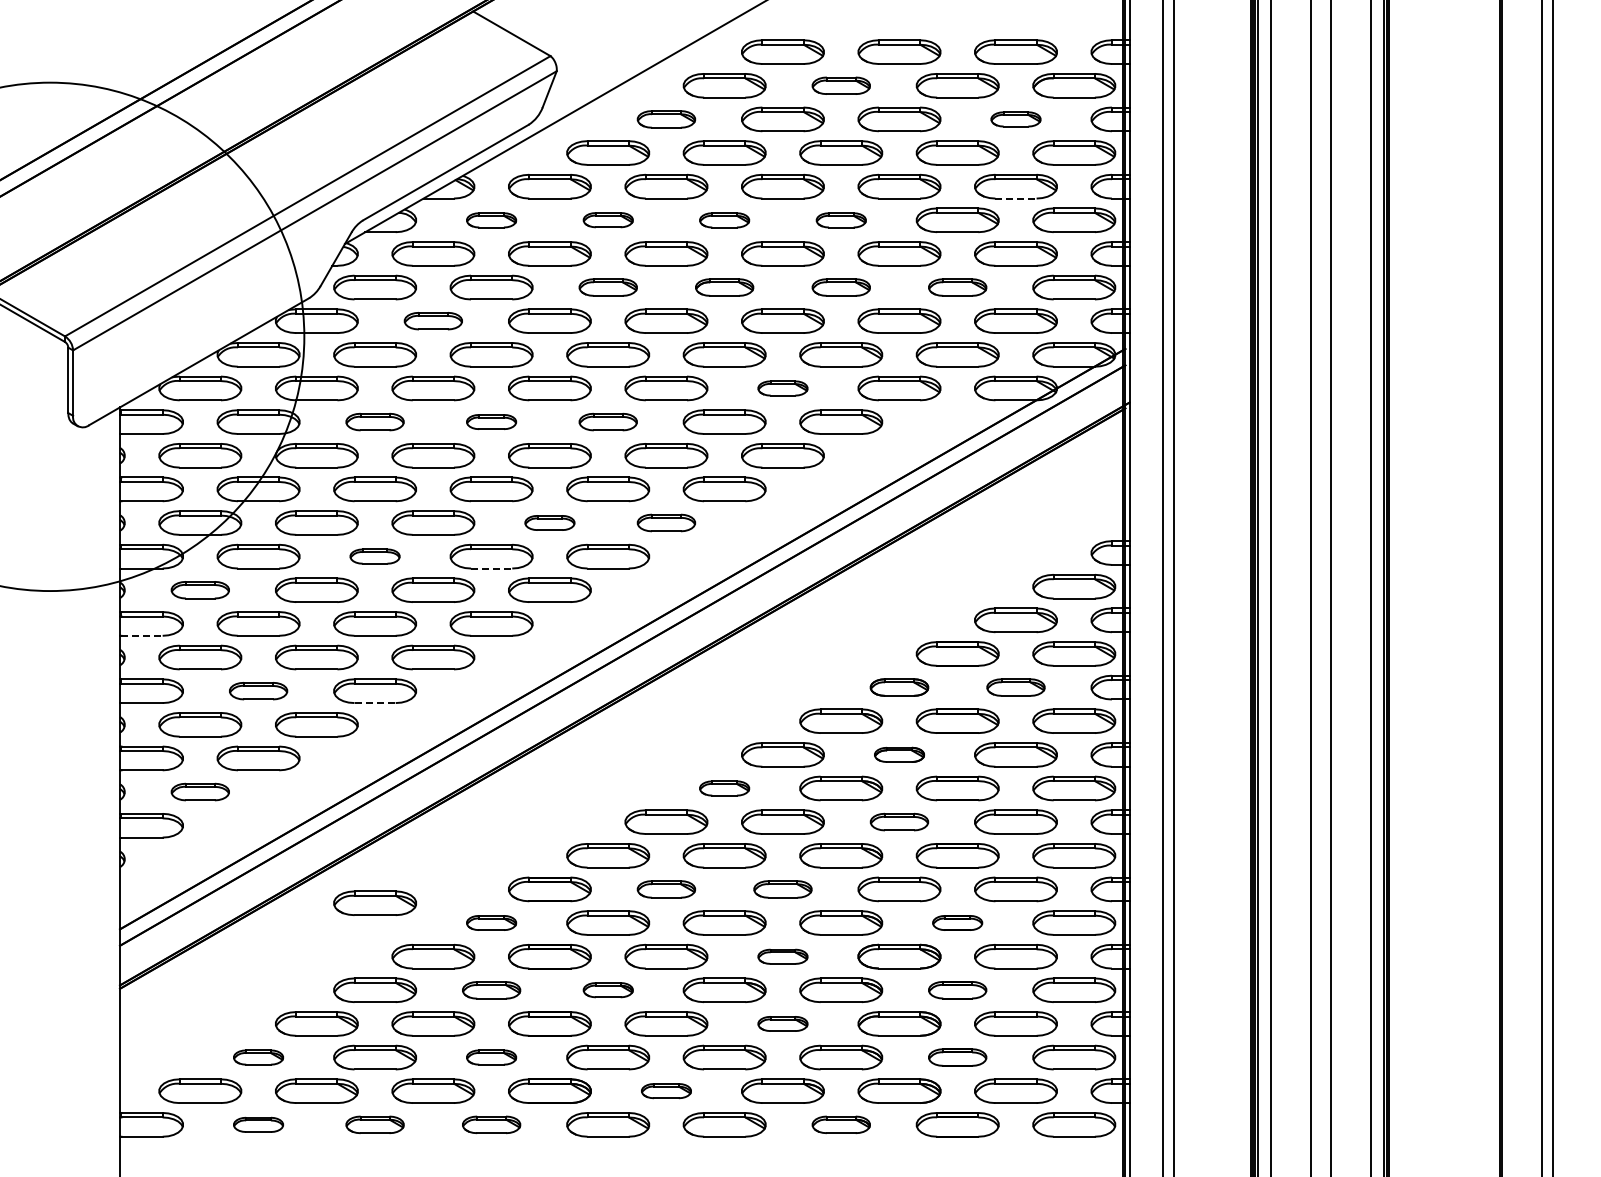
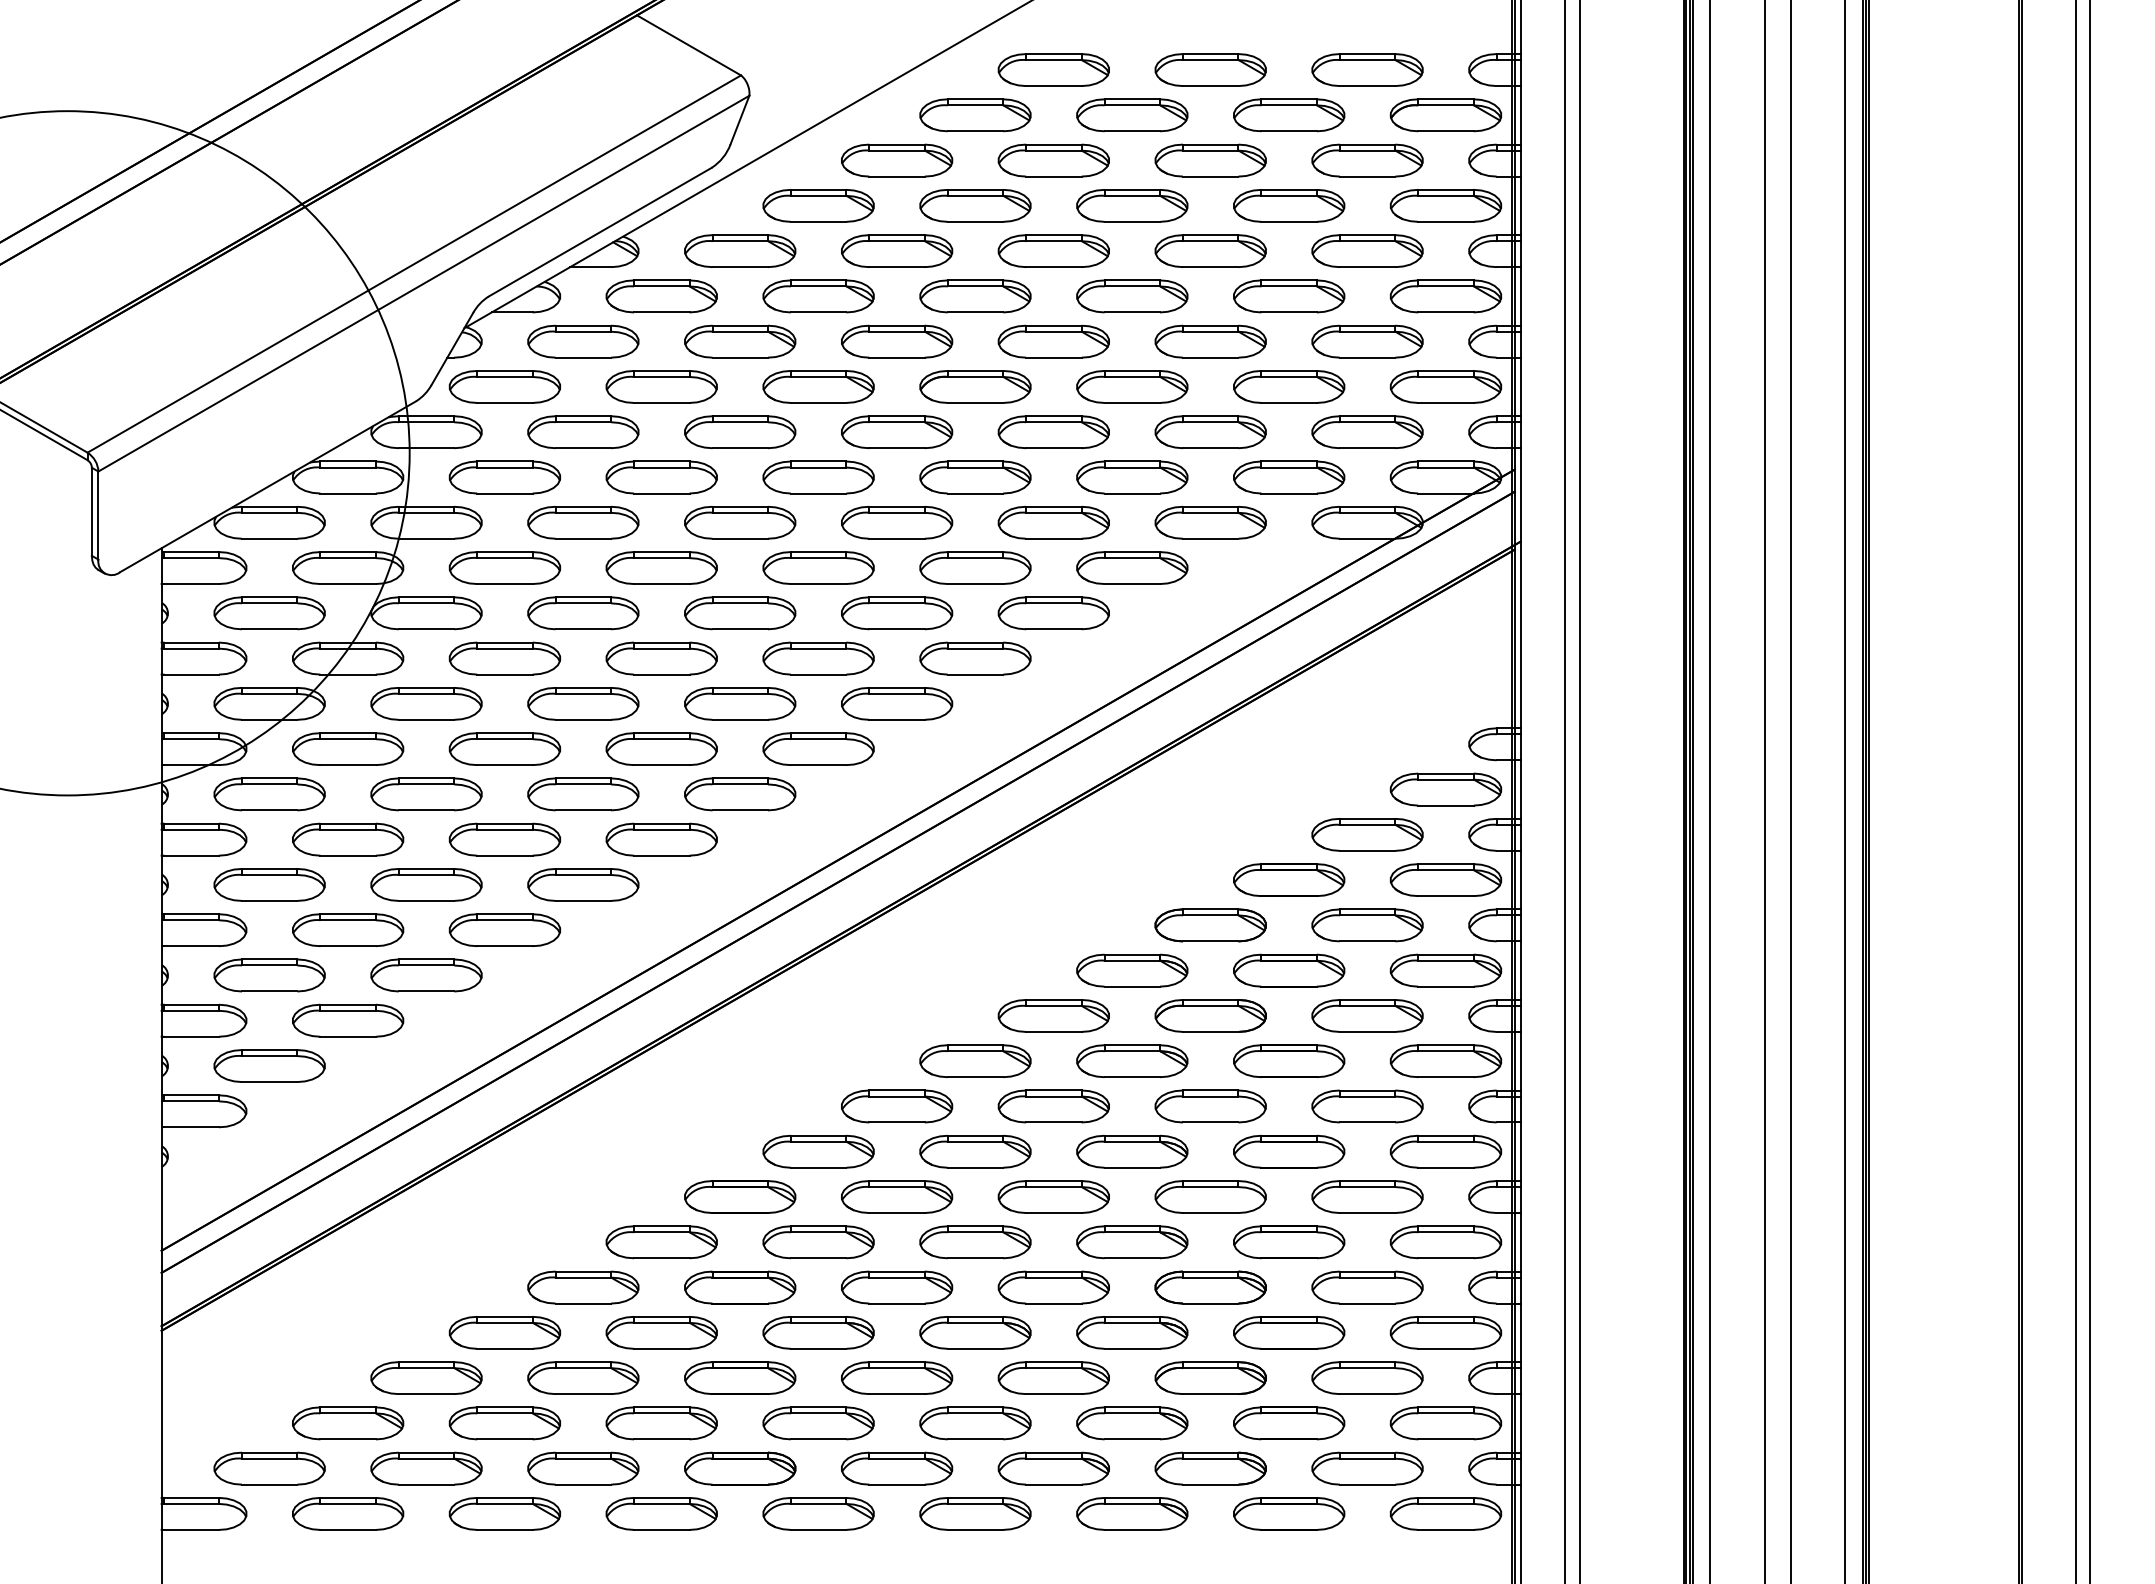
part: (841, 85) -> (1132, 114), size x1.43
part: (666, 119) -> (897, 160), size x1.43
part: (1015, 119) -> (1366, 160), size x1.67
line: (1016, 198) -> (1368, 267), dashed -> solid
part: (608, 219) -> (819, 295), size x1.67
part: (491, 220) -> (661, 296), size x1.67
part: (724, 220) -> (975, 296), size x1.67
part: (841, 220) -> (1132, 296), size x1.67
part: (608, 287) -> (819, 386), size x1.43
part: (724, 287) -> (975, 386), size x1.43
part: (841, 287) -> (1132, 386), size x1.43
part: (957, 287) -> (1288, 386), size x1.43
part: (433, 320) -> (583, 431), size x1.43
part: (782, 388) -> (1053, 522), size x1.67
part: (374, 421) -> (504, 567), size x1.43
part: (491, 421) -> (661, 567), size x1.67
part: (608, 421) -> (819, 567), size x1.43
part: (549, 522) -> (739, 703), size x1.67
part: (666, 522) -> (897, 703), size x1.43
part: (374, 556) -> (504, 748), size x1.67
line: (491, 568) -> (661, 765), dashed -> solid
part: (200, 589) -> (269, 793), size x1.43
line: (142, 635) -> (191, 855), dashed -> solid
part: (899, 687) -> (1210, 925), size x1.43
part: (1015, 687) -> (1366, 925), size x1.43
part: (258, 690) -> (347, 929), size x1.43
line: (375, 703) -> (505, 946), dashed -> solid
part: (899, 754) -> (1210, 1015), size x1.67
part: (724, 788) -> (975, 1061), size x1.67
part: (200, 791) -> (269, 1065), size x1.43
part: (899, 821) -> (1210, 1105), size x1.43
part: (666, 889) -> (897, 1197), size x1.43
part: (782, 889) -> (1053, 1197), size x1.43
part: (374, 902) -> (504, 1214), removed
part: (491, 922) -> (661, 1241), size x1.67
part: (957, 922) -> (1288, 1241), size x1.67
part: (782, 956) -> (1053, 1287), size x1.67
part: (608, 989) -> (819, 1331), size x1.67
part: (957, 989) -> (1288, 1331), size x1.43
part: (491, 990) -> (661, 1333), size x1.43
part: (782, 1023) -> (1053, 1377), size x1.67
part: (258, 1057) -> (347, 1423), size x1.67
part: (491, 1057) -> (661, 1423), size x1.67
part: (957, 1057) -> (1288, 1423), size x1.43
part: (666, 1090) -> (897, 1467), size x1.67
part: (258, 1124) -> (347, 1513), size x1.67
part: (374, 1124) -> (504, 1513), size x1.43
part: (491, 1124) -> (661, 1513), size x1.43
part: (841, 1124) -> (1132, 1513), size x1.43

